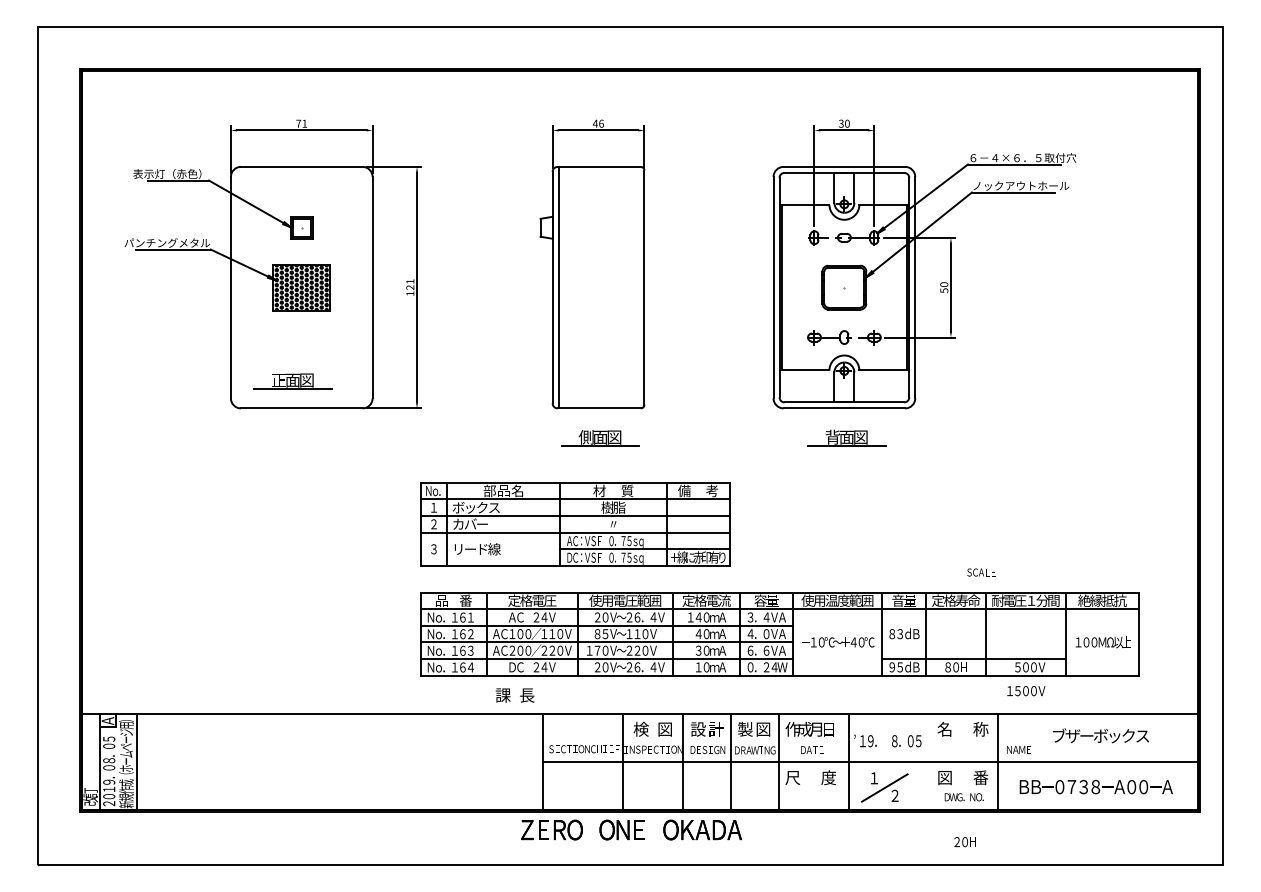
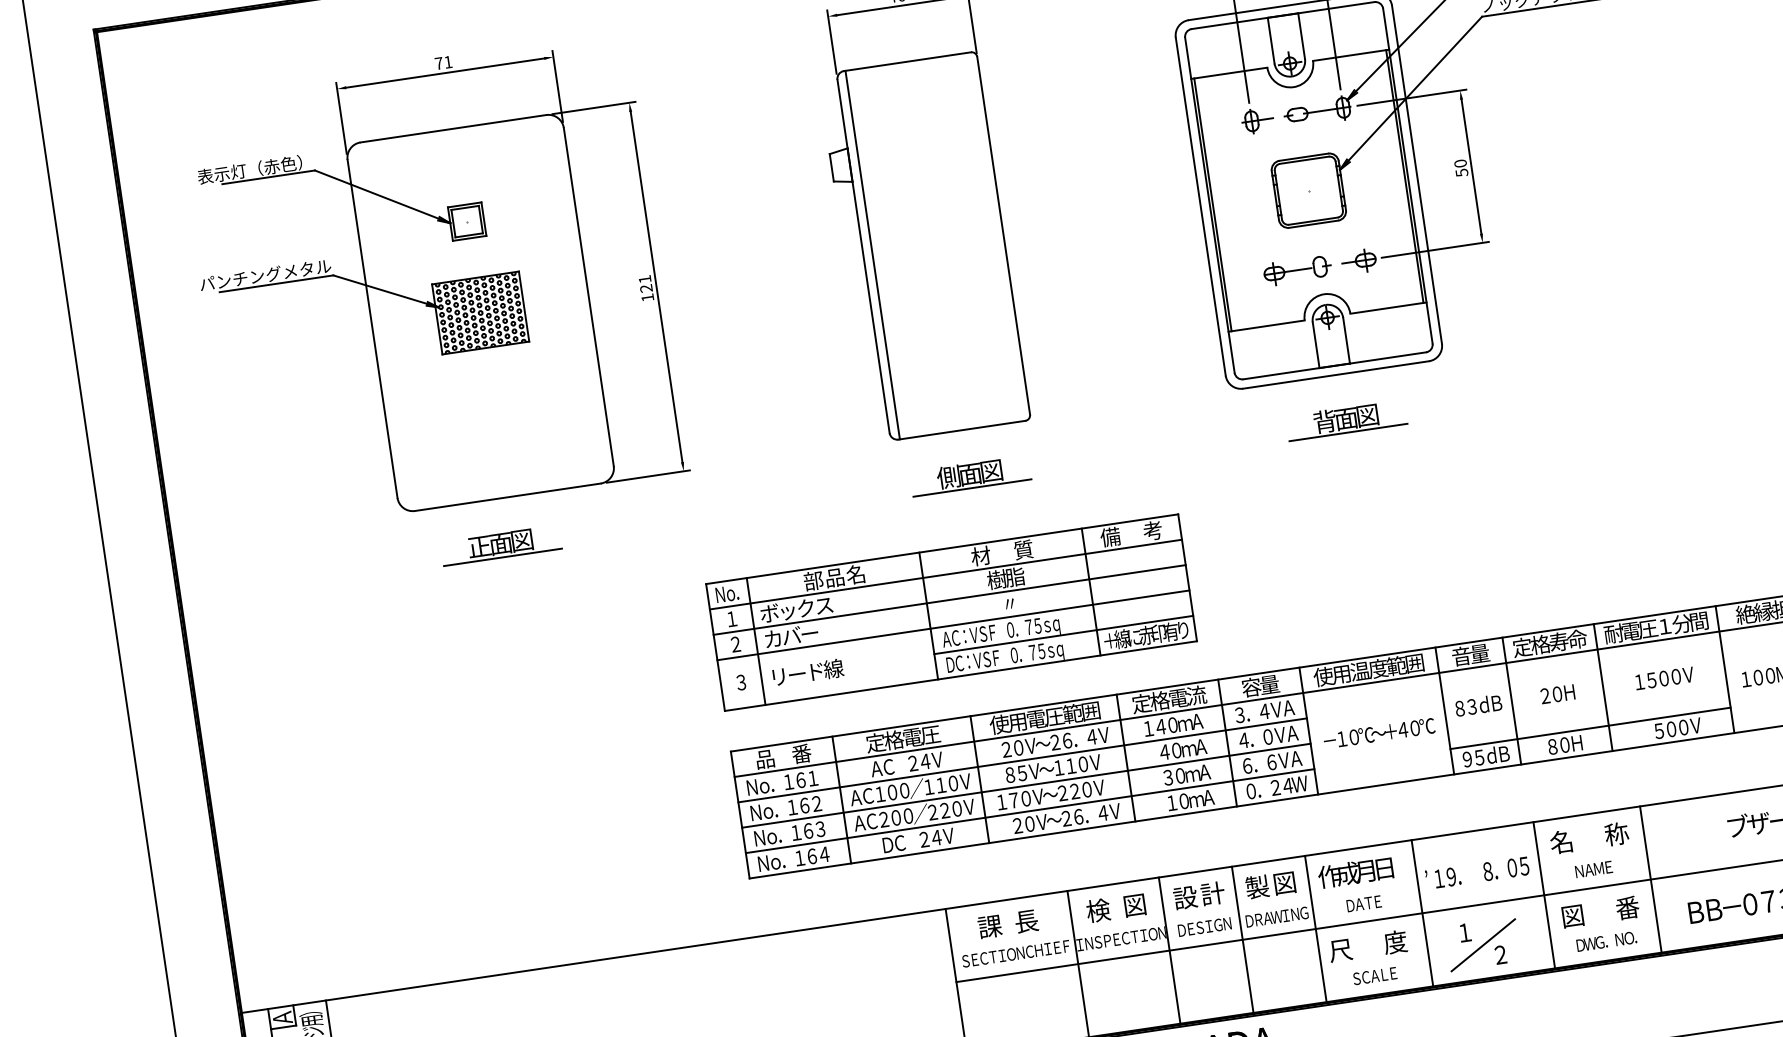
part: (292, 381) -> (500, 545), moved
text: (981, 572) -> (1375, 976), moved
text: (1026, 691) -> (1664, 679), moved
text: (514, 695) -> (1007, 924), moved
text: (1018, 749) -> (1593, 868), moved
line: (928, 761) -> (1544, 894), added
text: (964, 842) -> (1556, 695), moved

